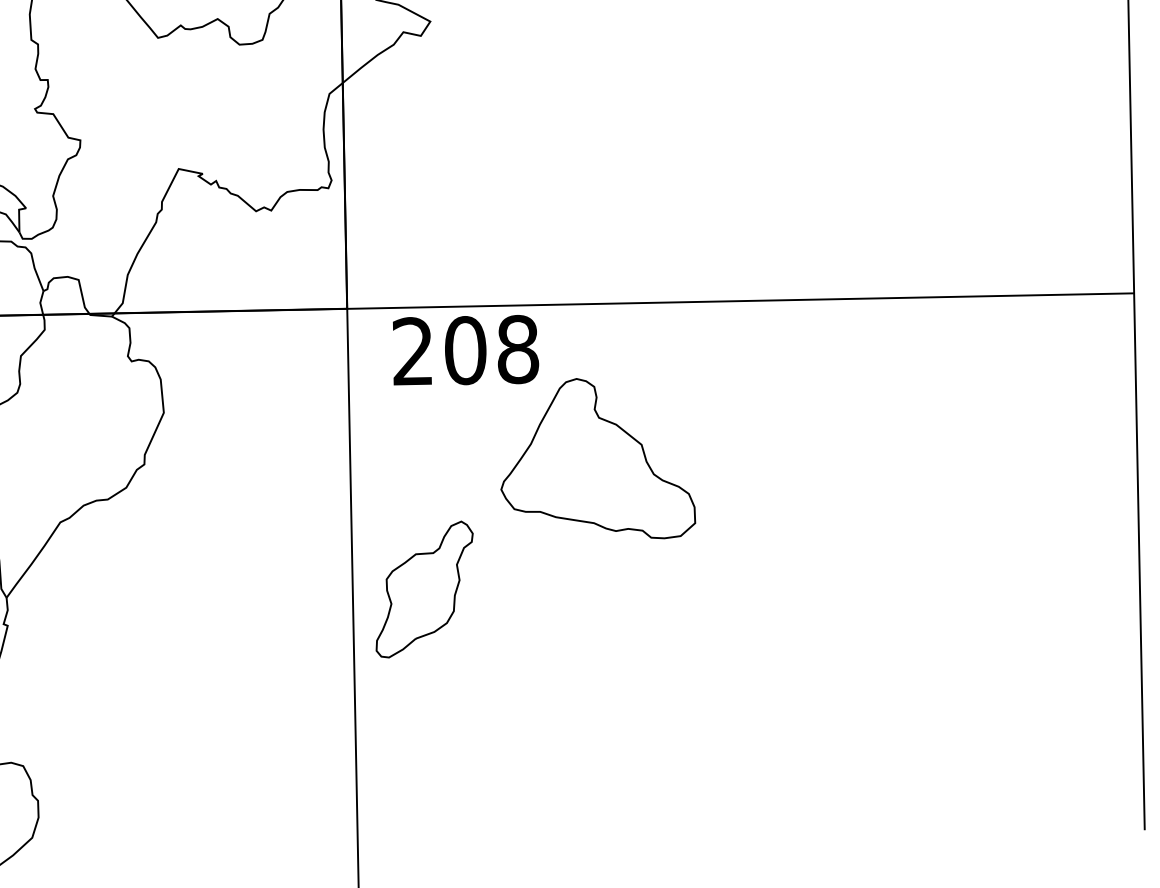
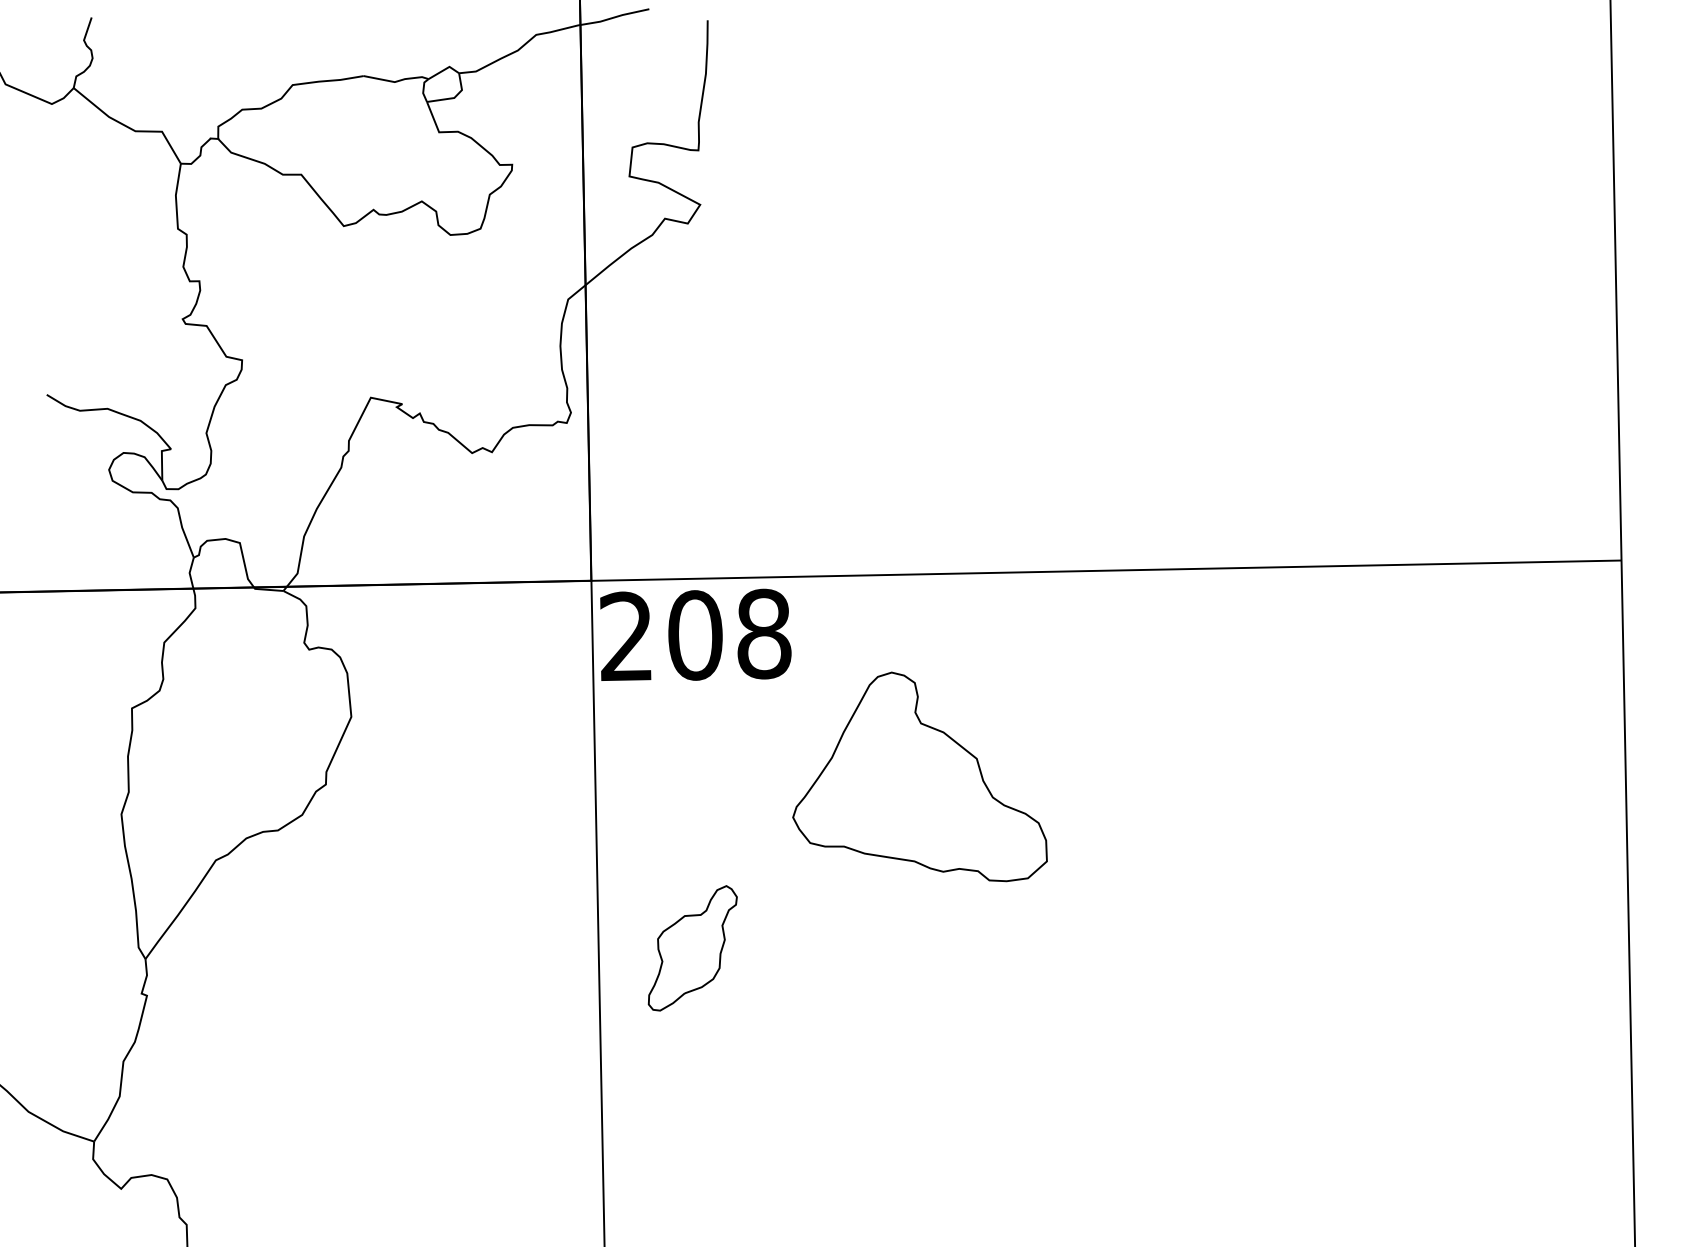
text: (465, 349) -> (695, 634), moved
part: (424, 589) -> (692, 948), size x0.7

